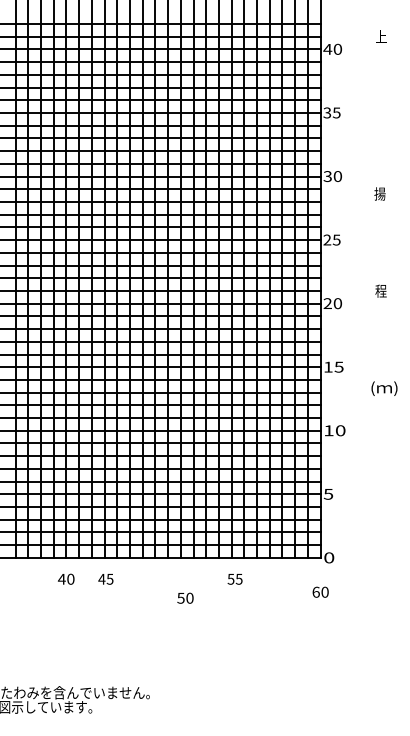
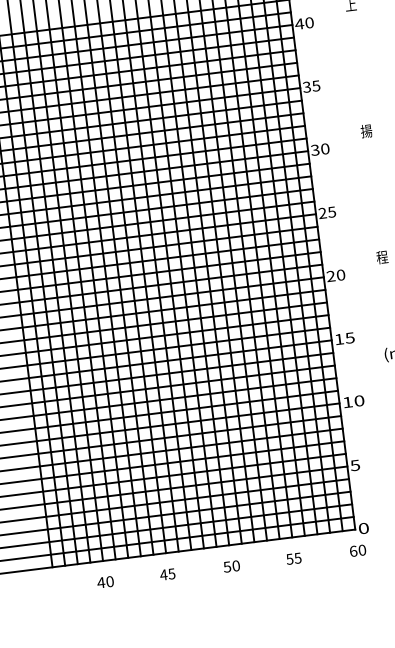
text: (379, 193) -> (365, 130), moved
text: (105, 579) -> (167, 574), moved
text: (234, 579) -> (293, 559), moved
text: (320, 591) -> (357, 550), moved
text: (185, 597) -> (231, 565), moved

